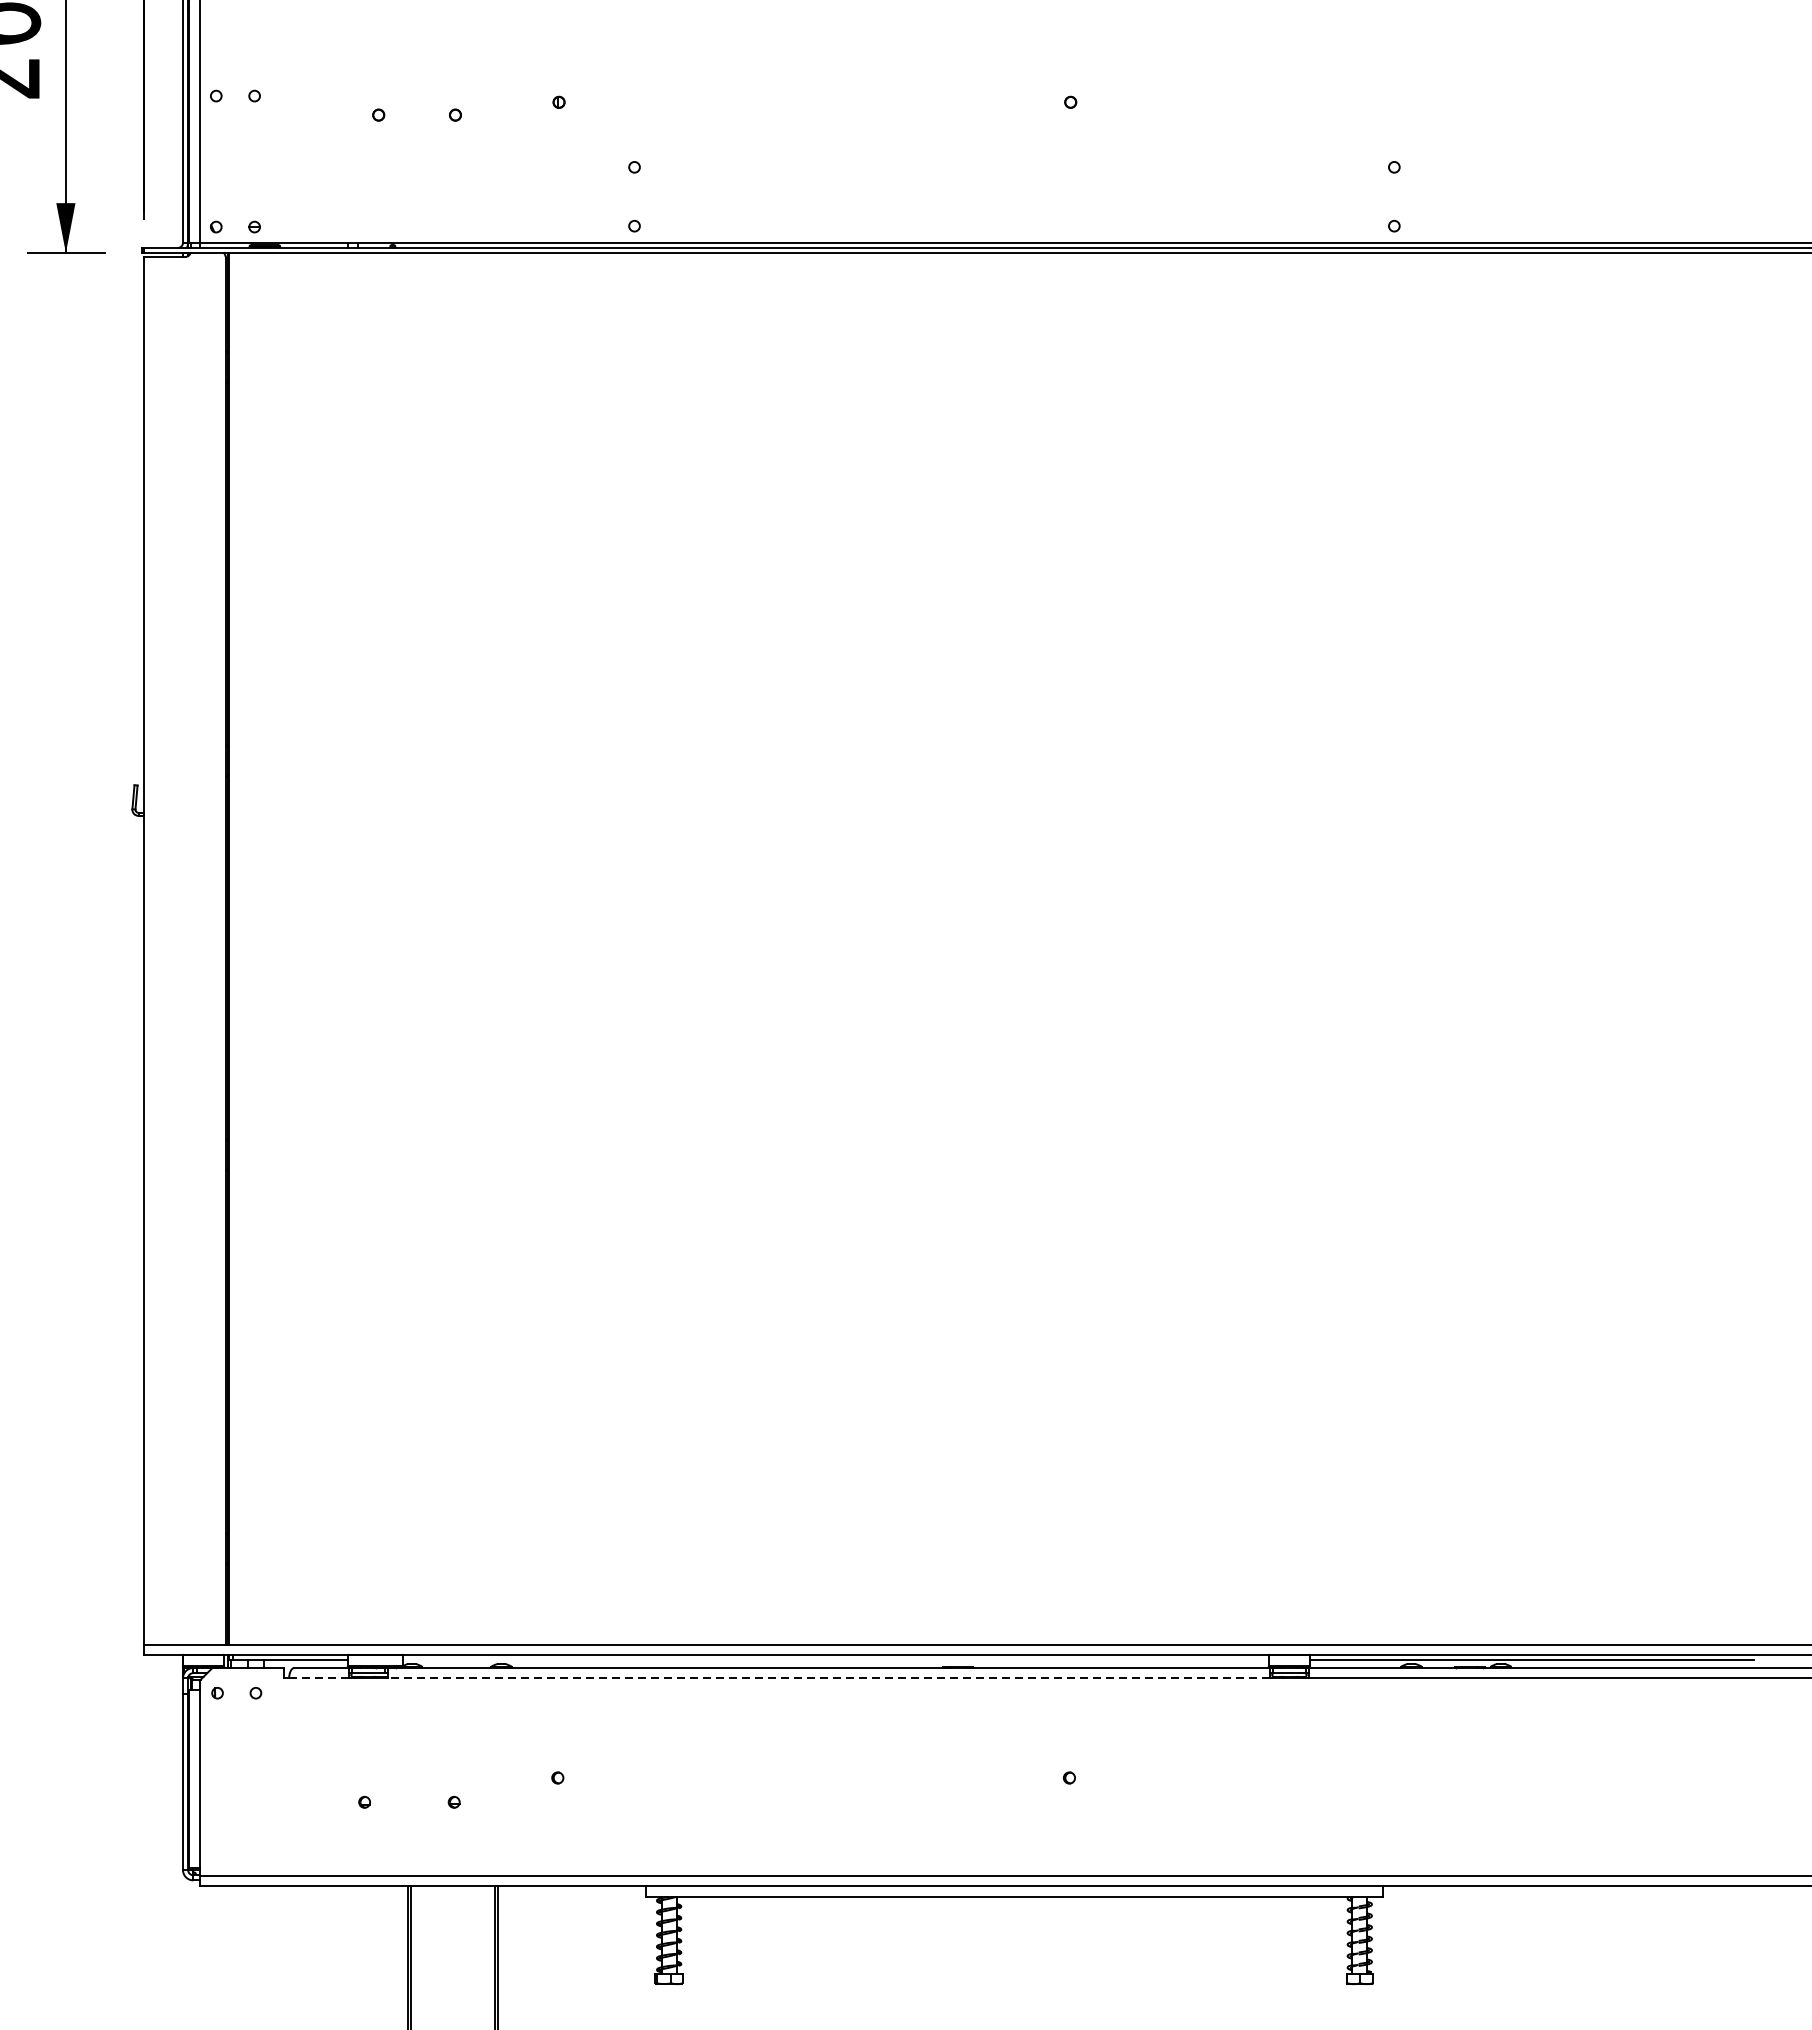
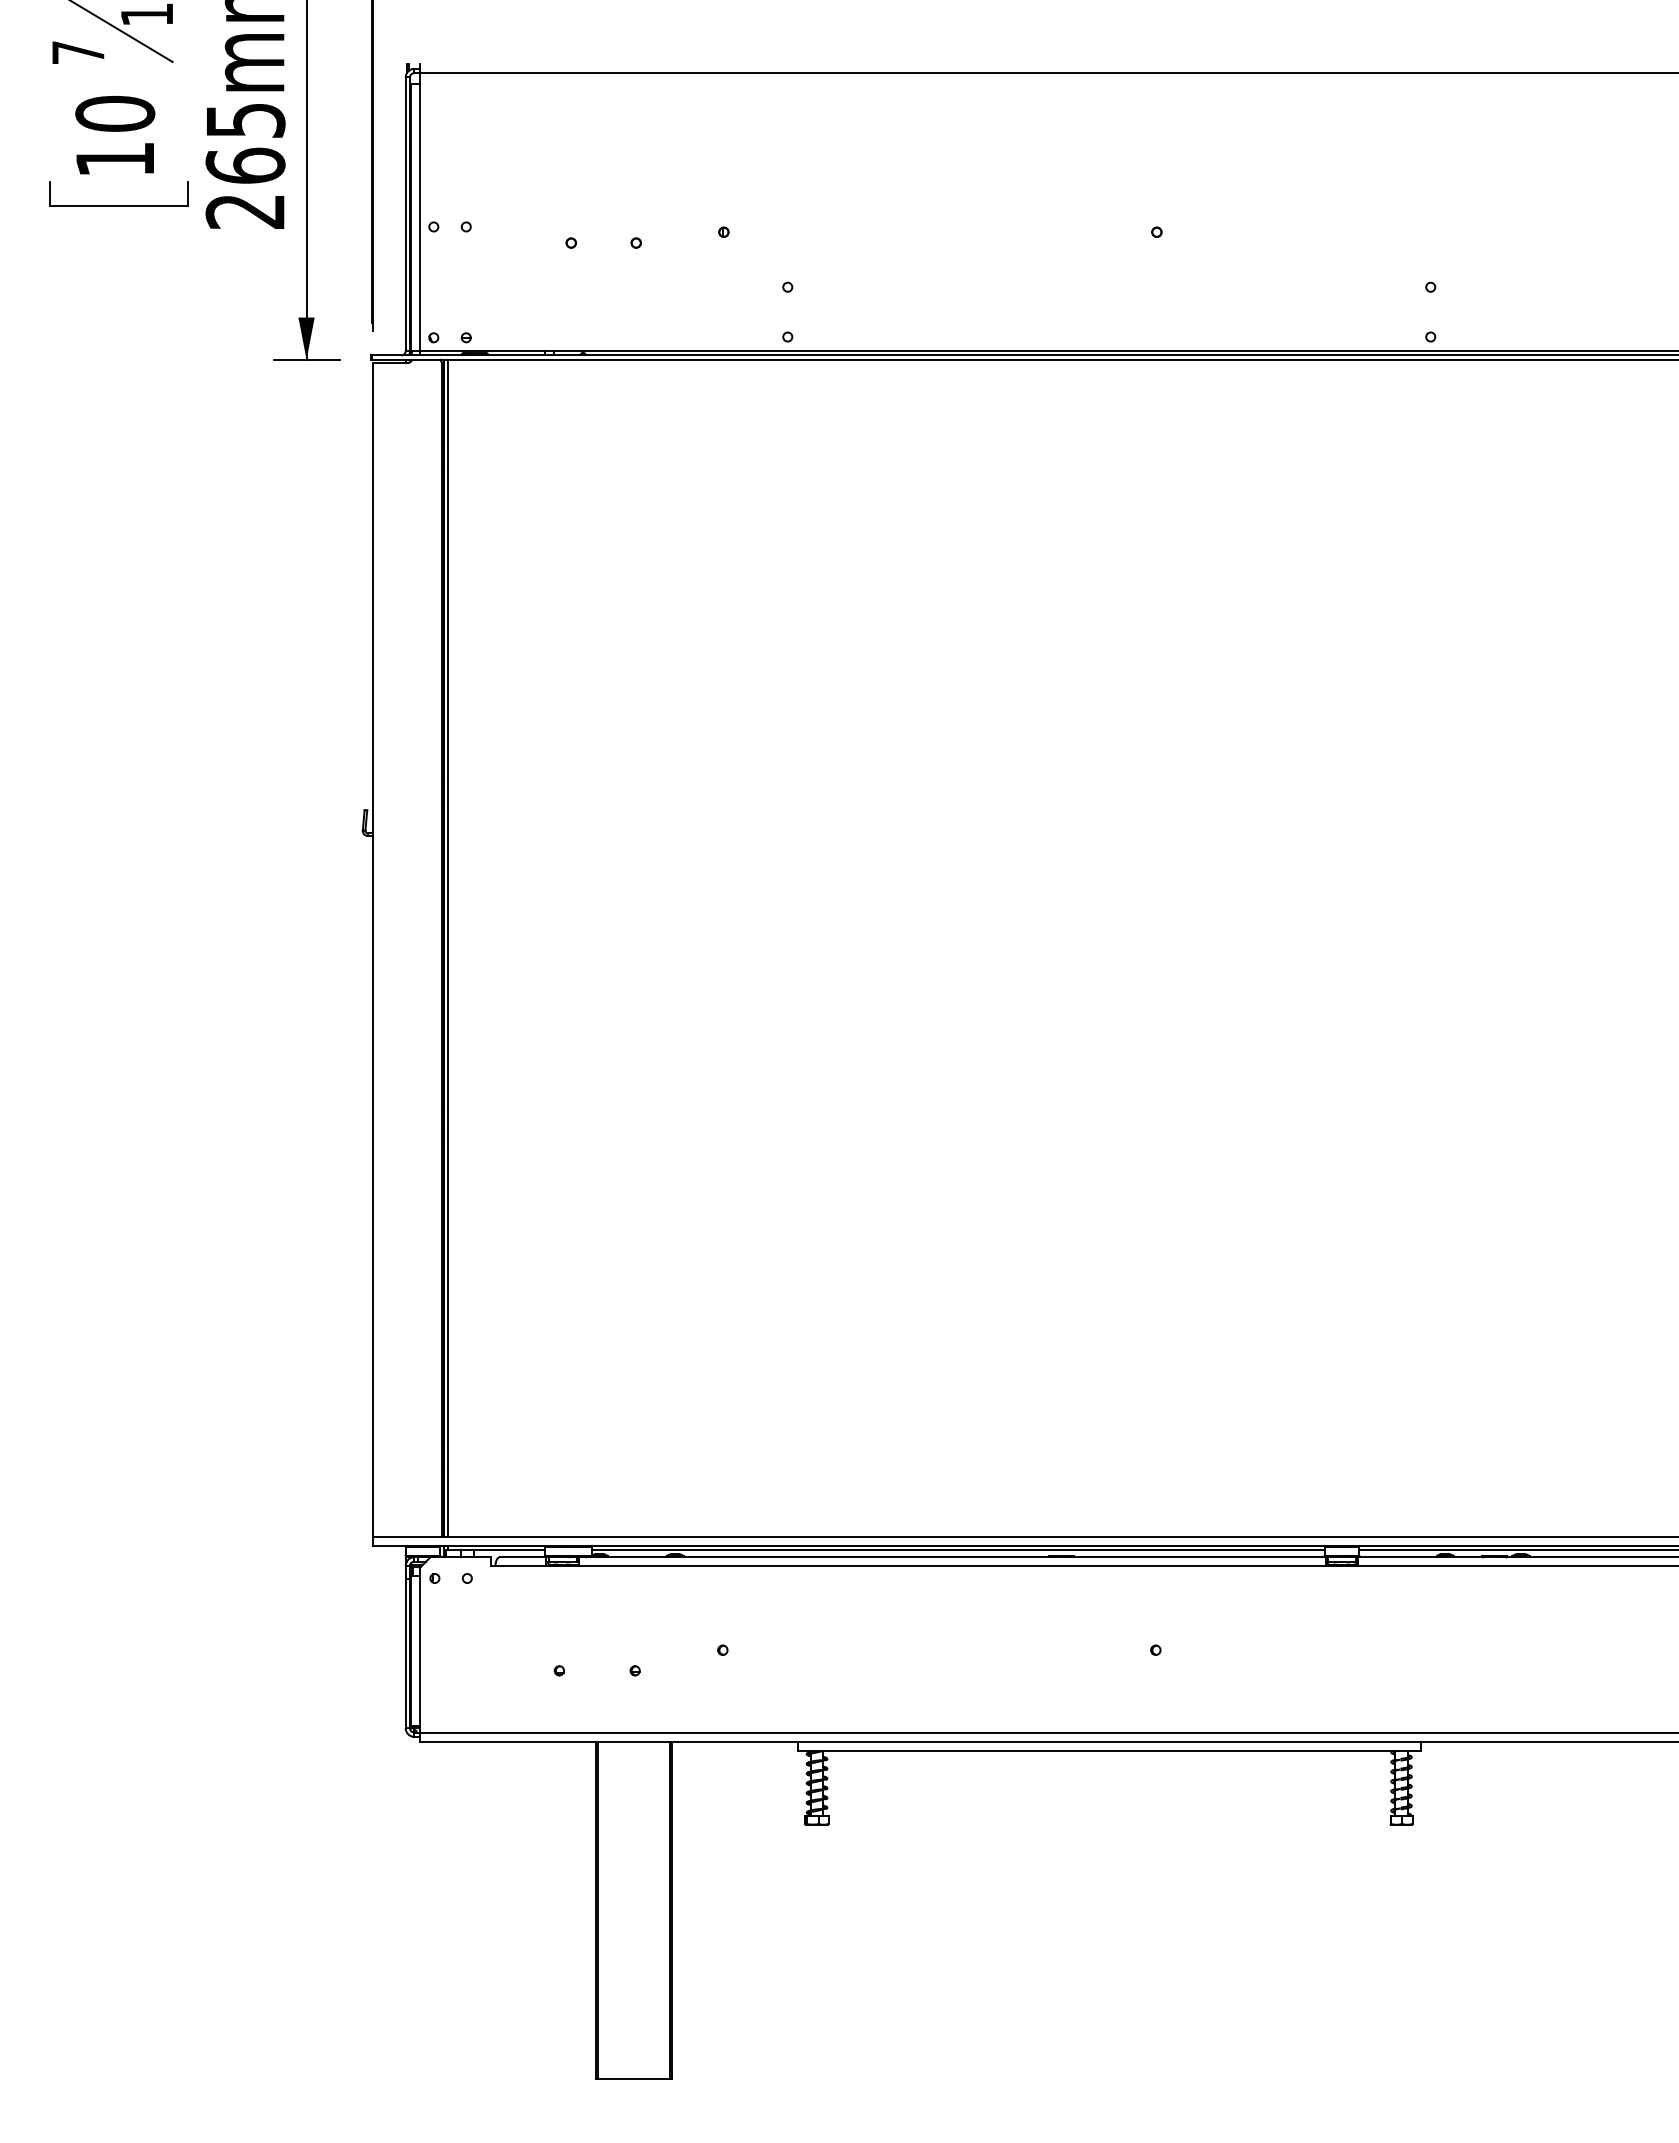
line: (232, 948) -> (447, 948), added
line: (835, 1660) -> (957, 1550), added
line: (318, 1677) -> (520, 1565), dashed -> solid
line: (828, 1677) -> (951, 1565), dashed -> solid

